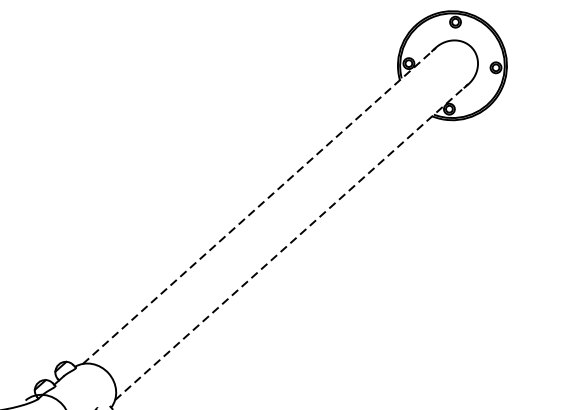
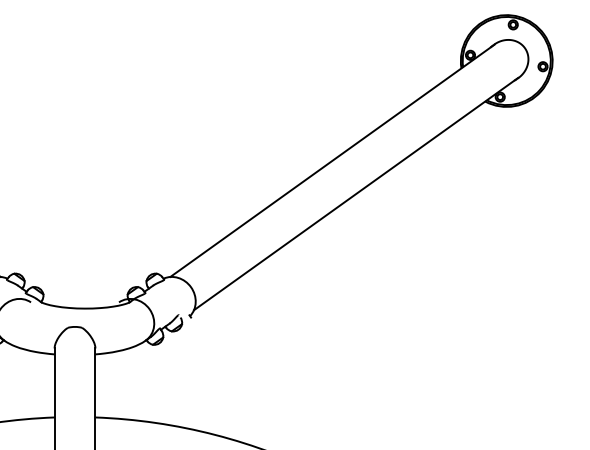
line: (259, 205) -> (332, 160), dashed -> solid
line: (292, 241) -> (356, 193), dashed -> solid

